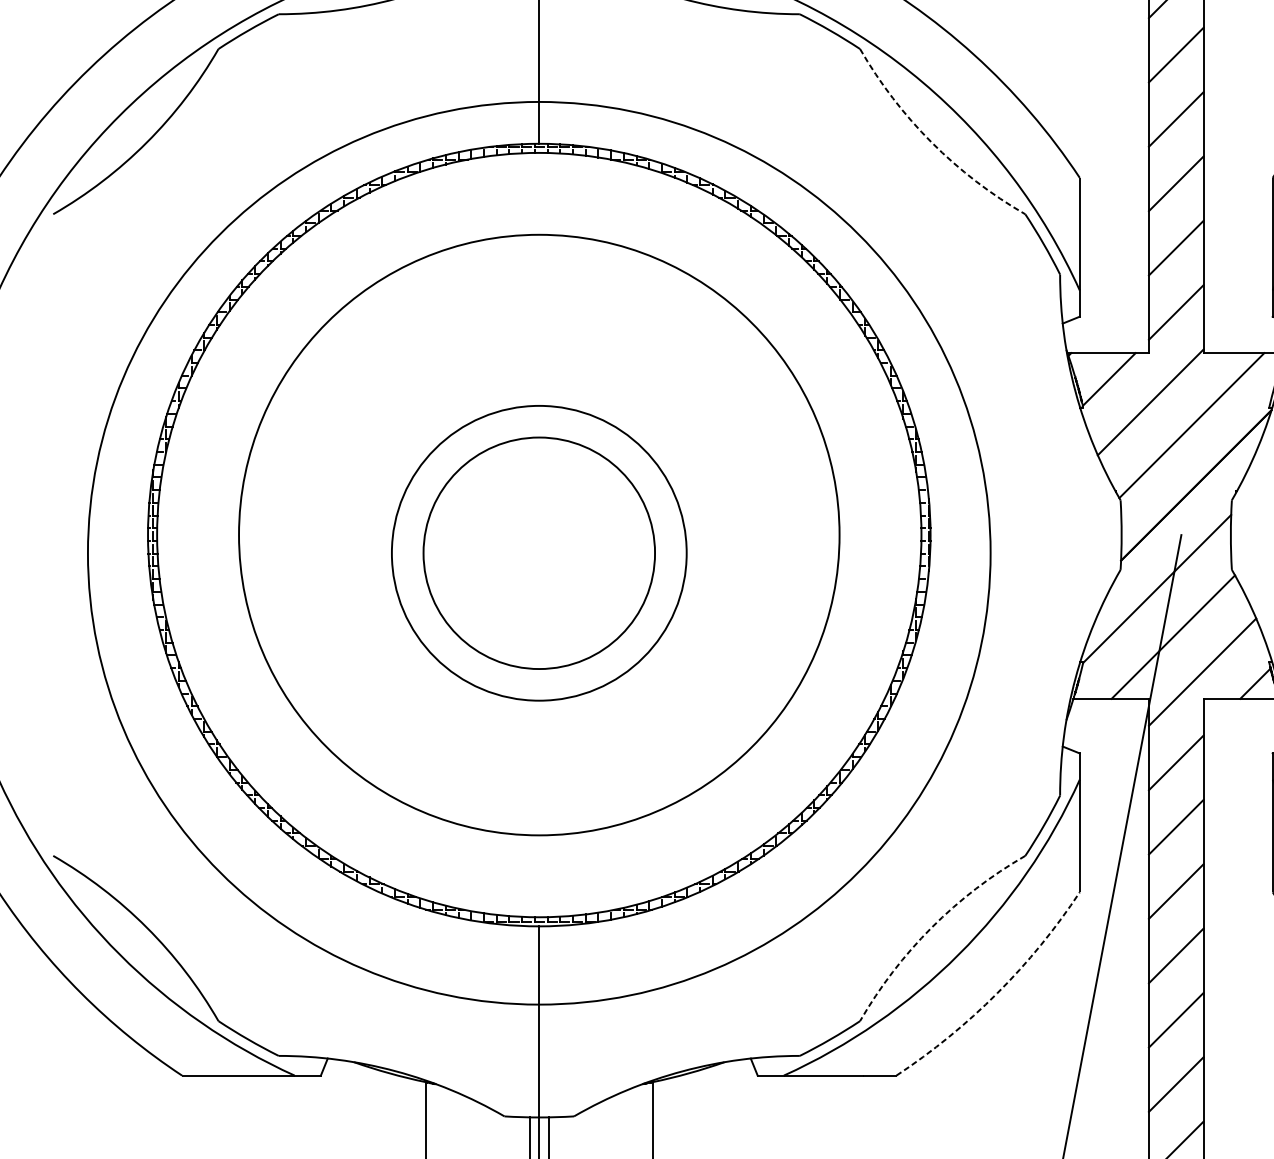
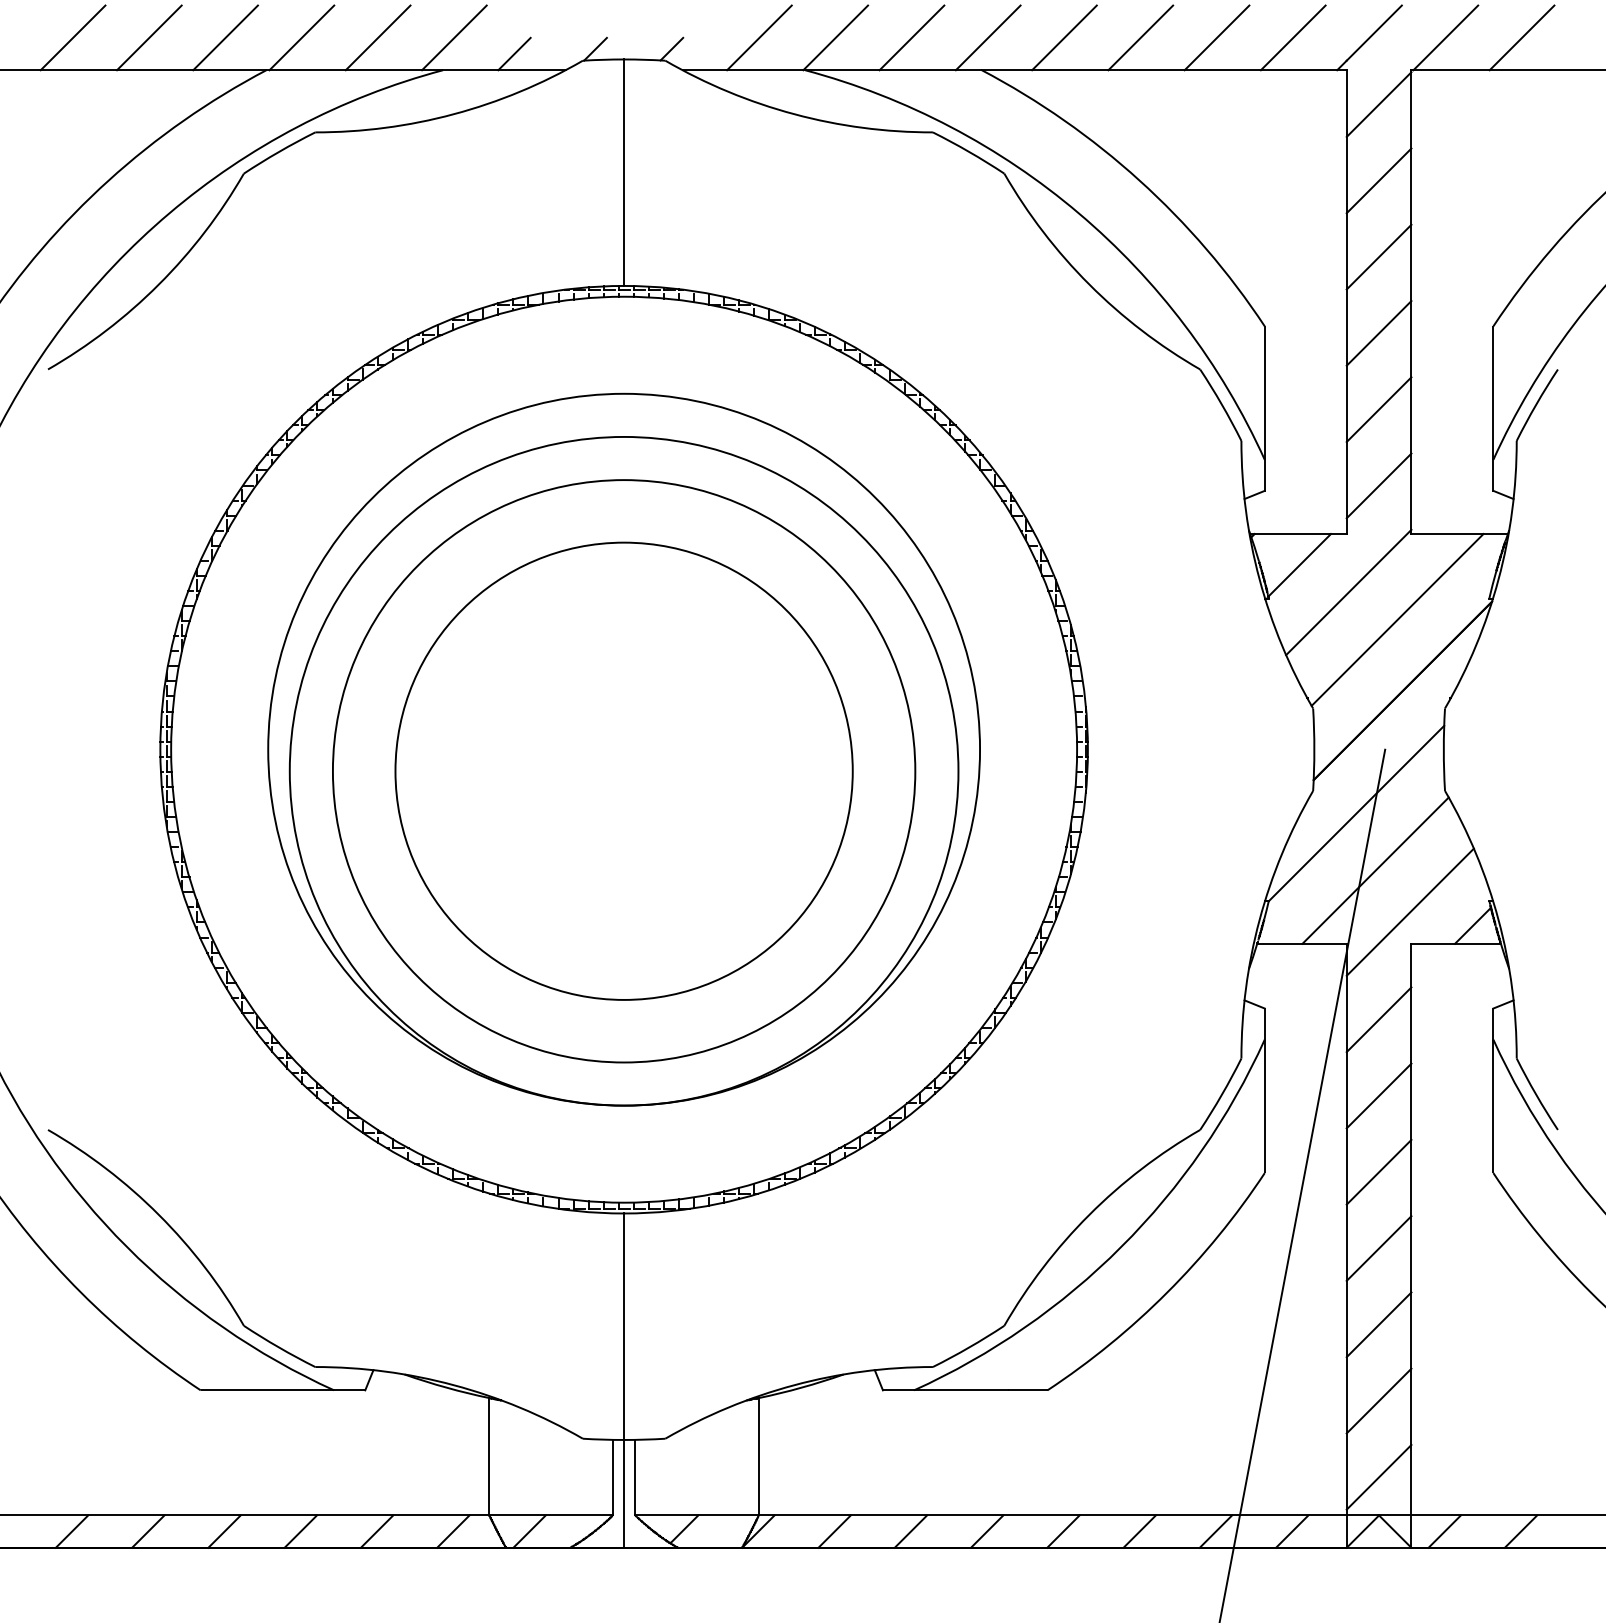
arc: (931, 142) -> (1089, 284), dashed -> solid
circle: (538, 552) -> (623, 770), size x0.62
circle: (538, 552) -> (623, 770), size x1.67
circle: (538, 553) -> (623, 771), size x1.67
arc: (931, 927) -> (1089, 1214), dashed -> solid
arc: (997, 993) -> (1167, 1292), dashed -> solid

